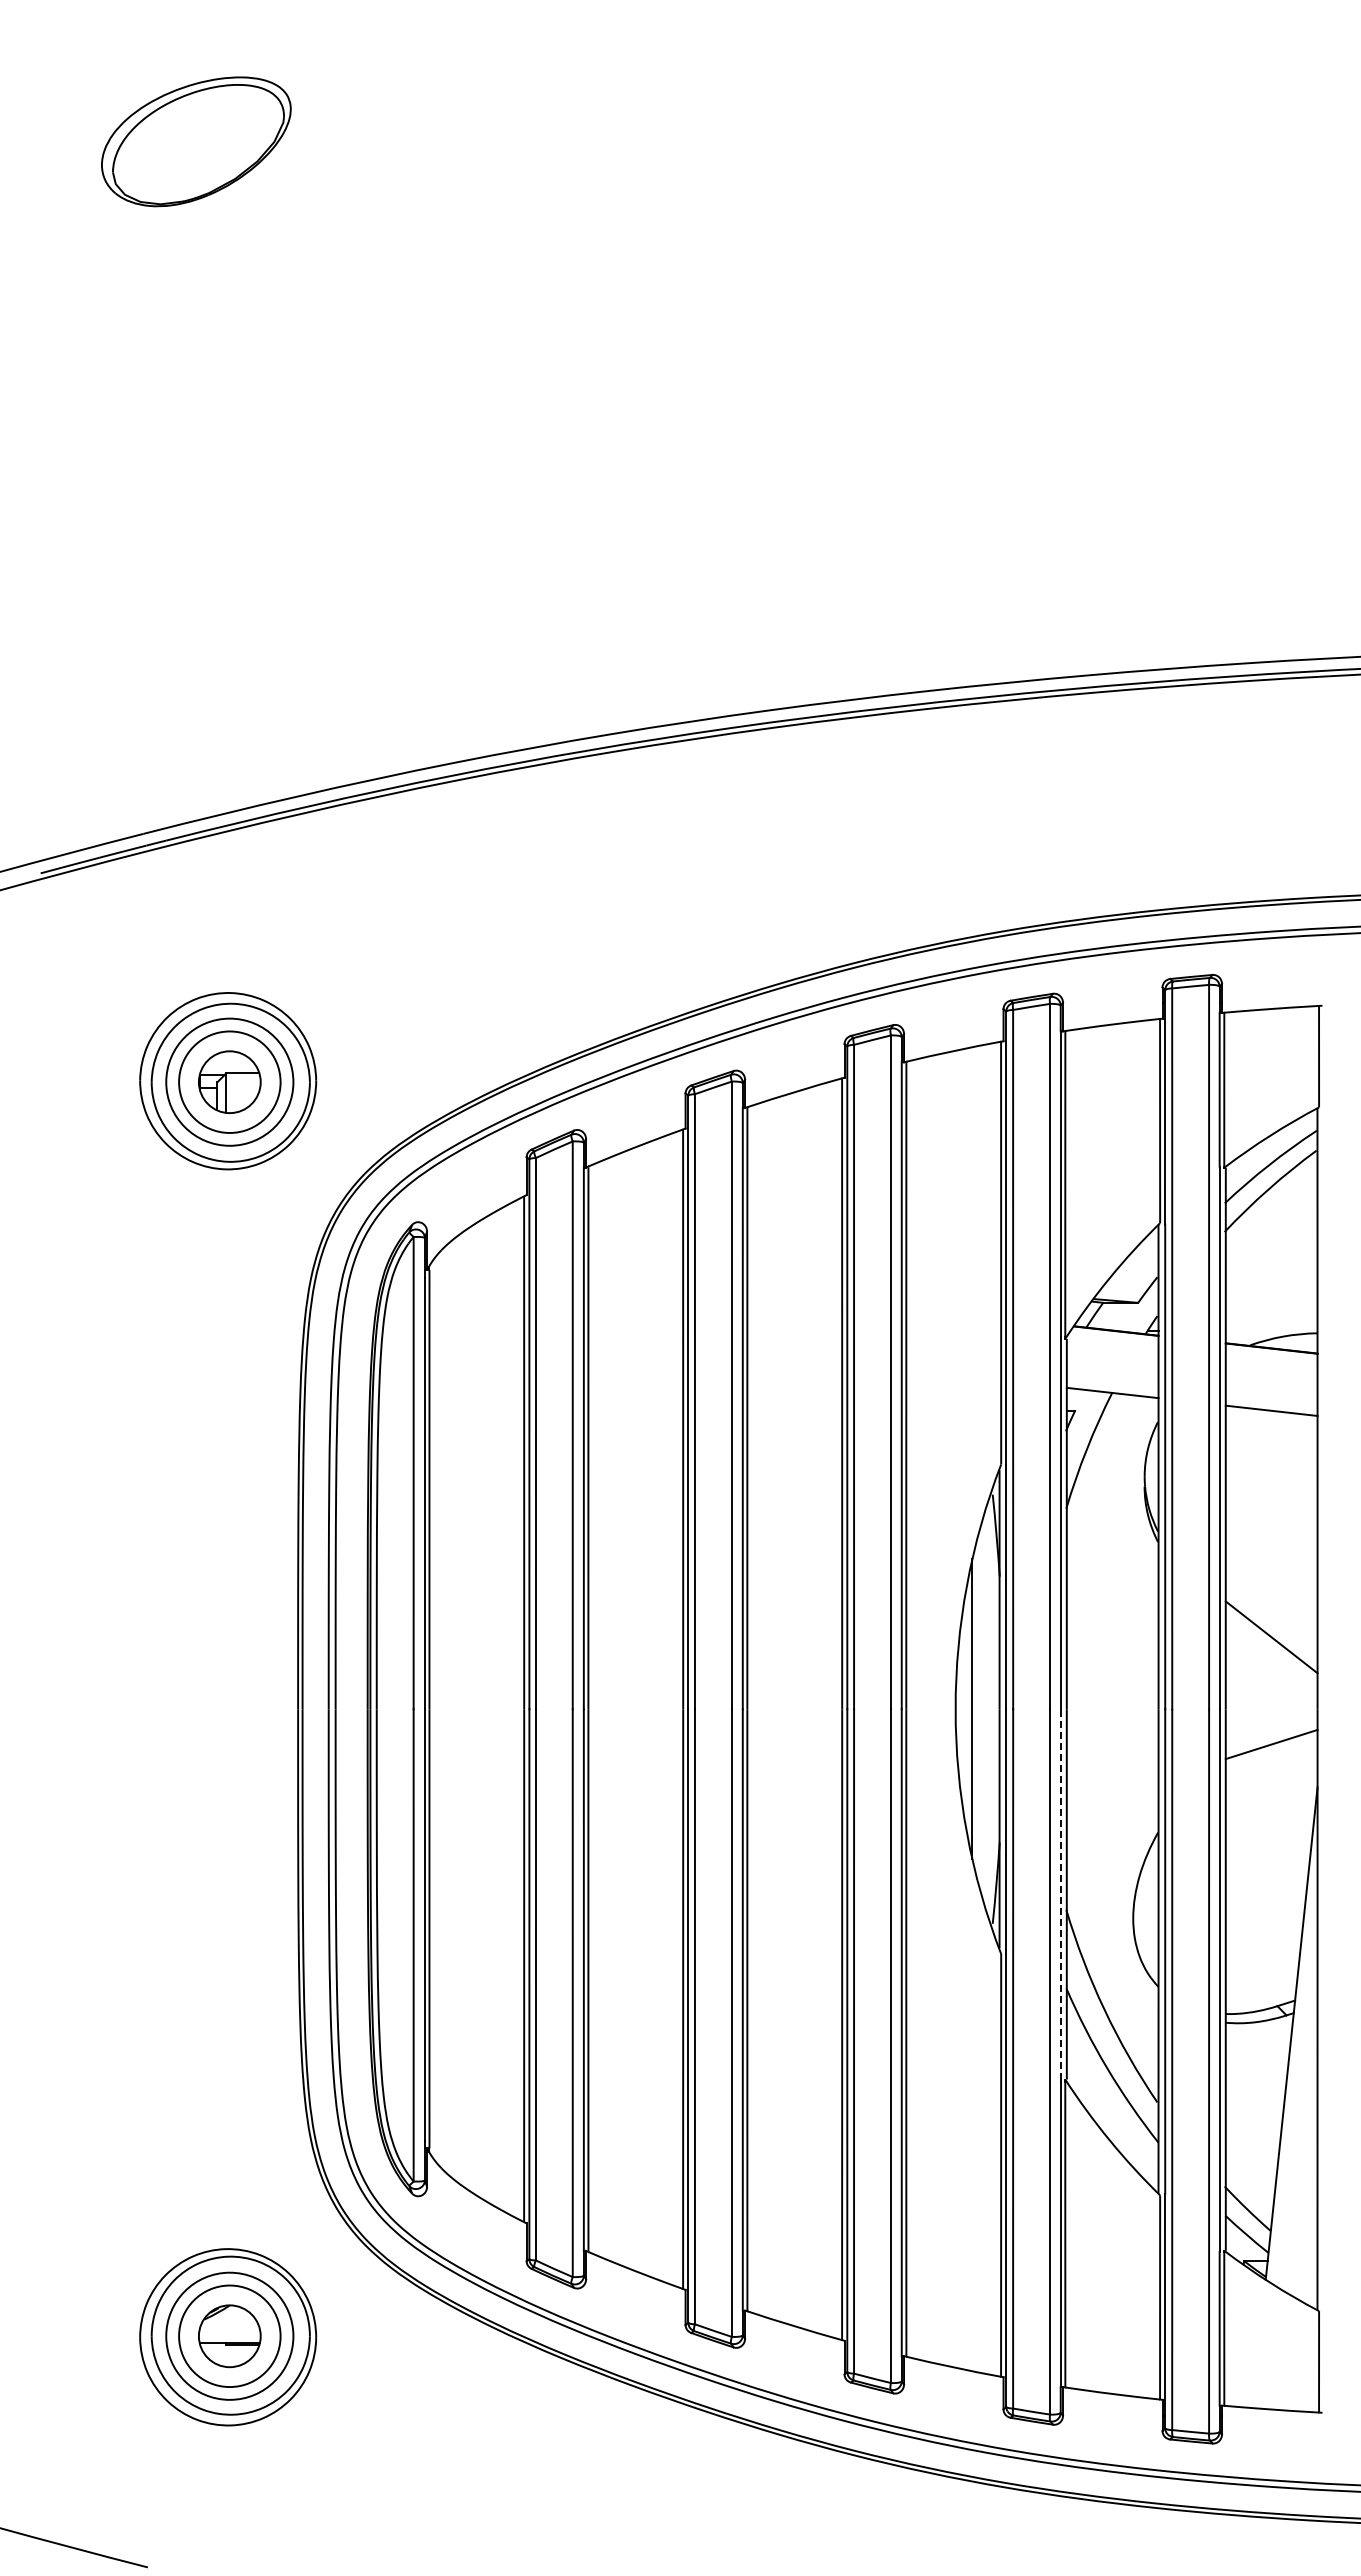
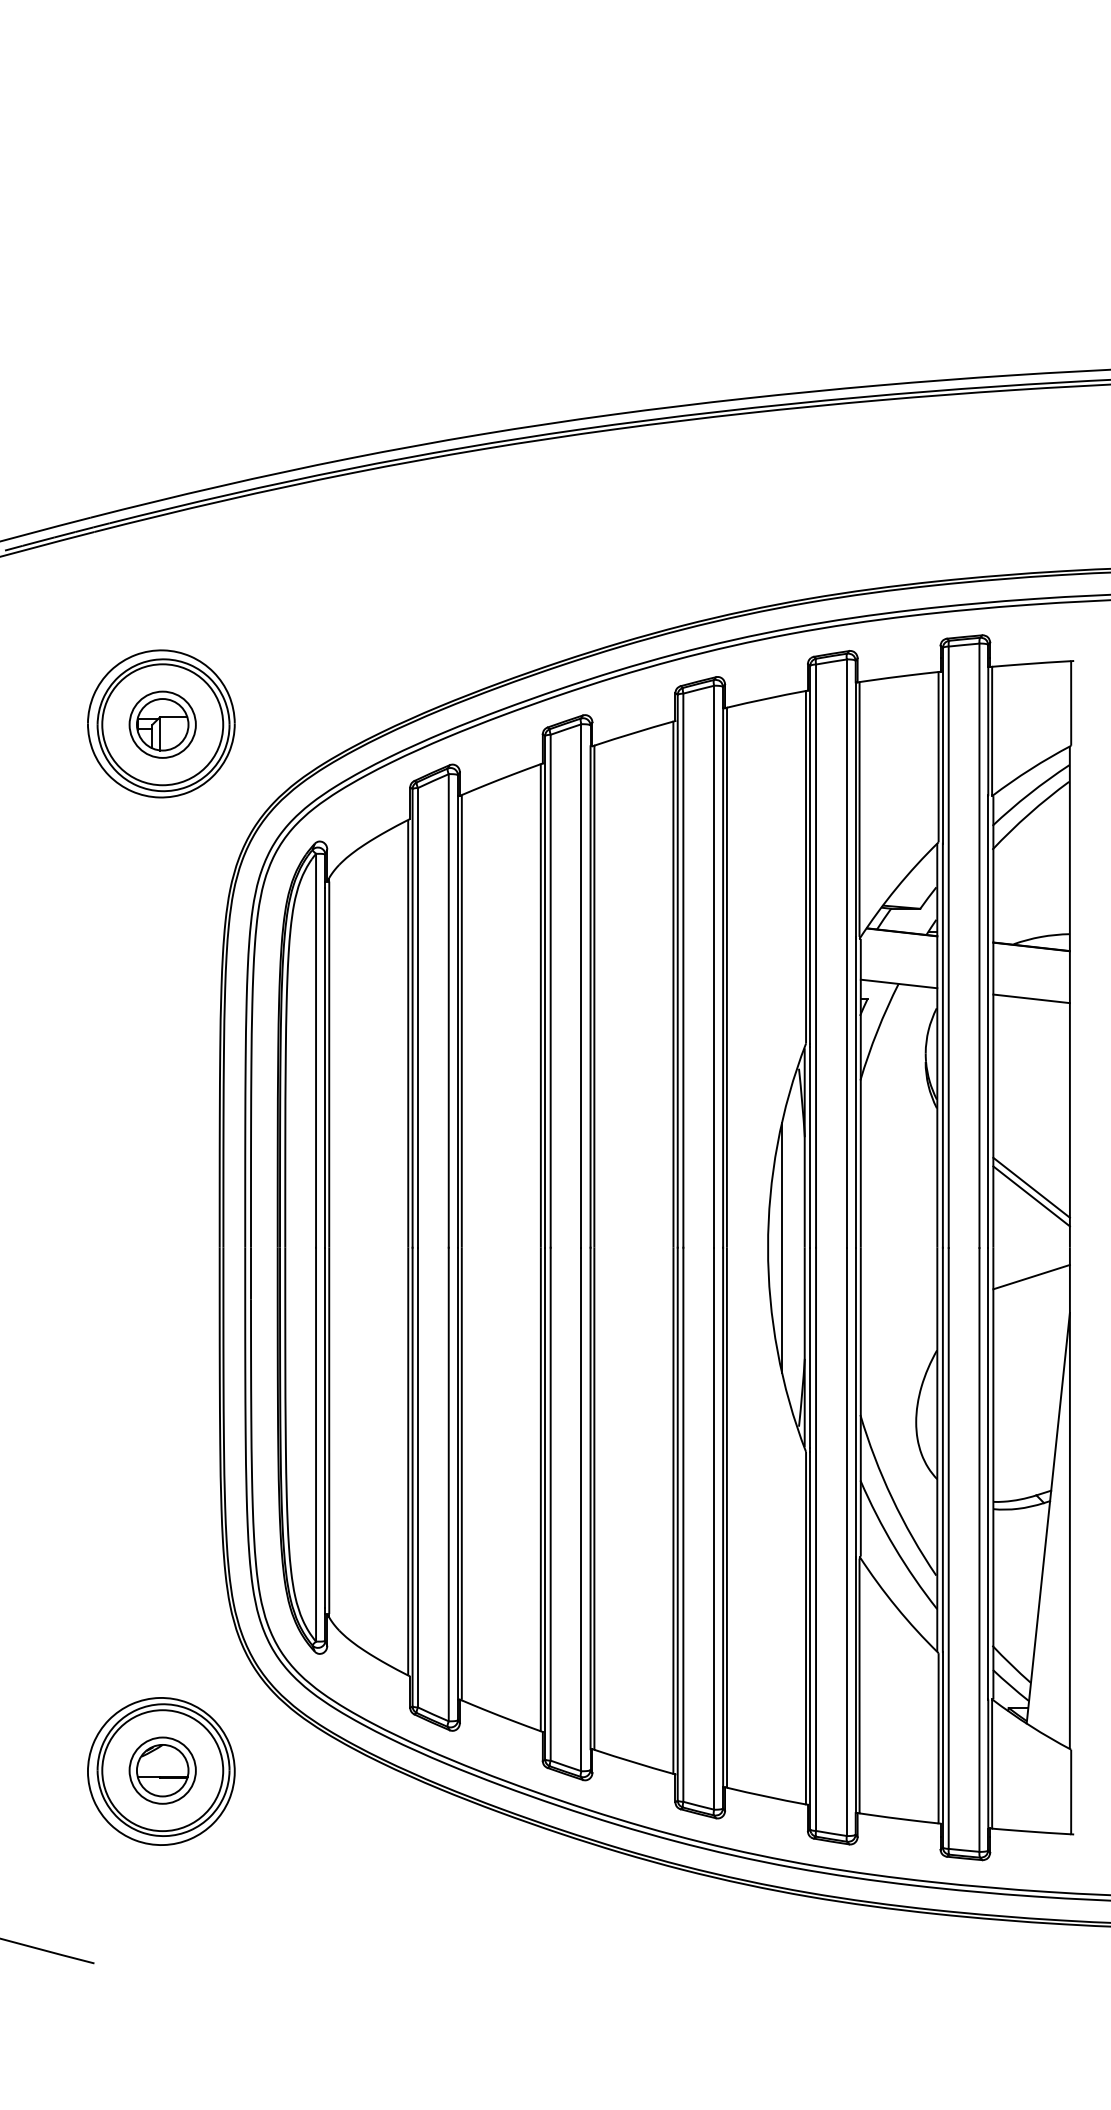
circle: (229, 1081) -> (162, 724), size x0.62
circle: (229, 1081) -> (162, 724), size x1.43
line: (1271, 1647) -> (1031, 1196), added
line: (1060, 1893) -> (855, 1401), dashed -> solid
circle: (229, 2335) -> (162, 1770), size x1.43
circle: (229, 2336) -> (162, 1770), size x0.62

